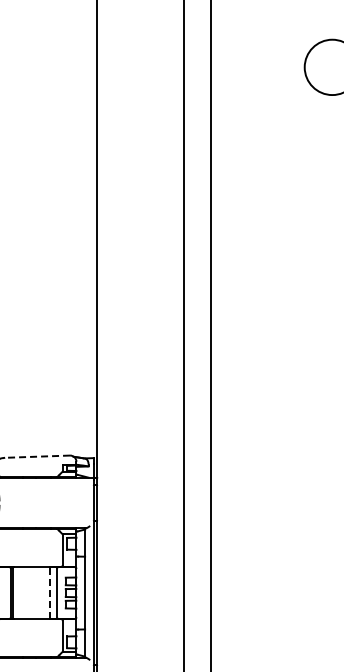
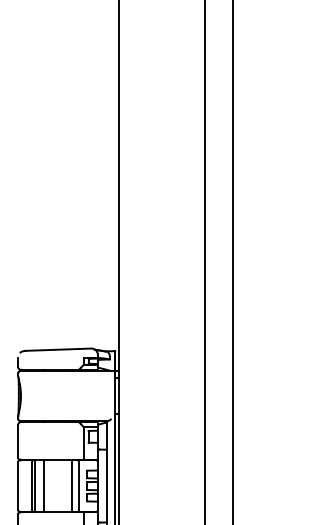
line: (37, 456) -> (58, 349), dashed -> solid
line: (22, 592) -> (43, 485), added
line: (50, 593) -> (71, 486), dashed -> solid

